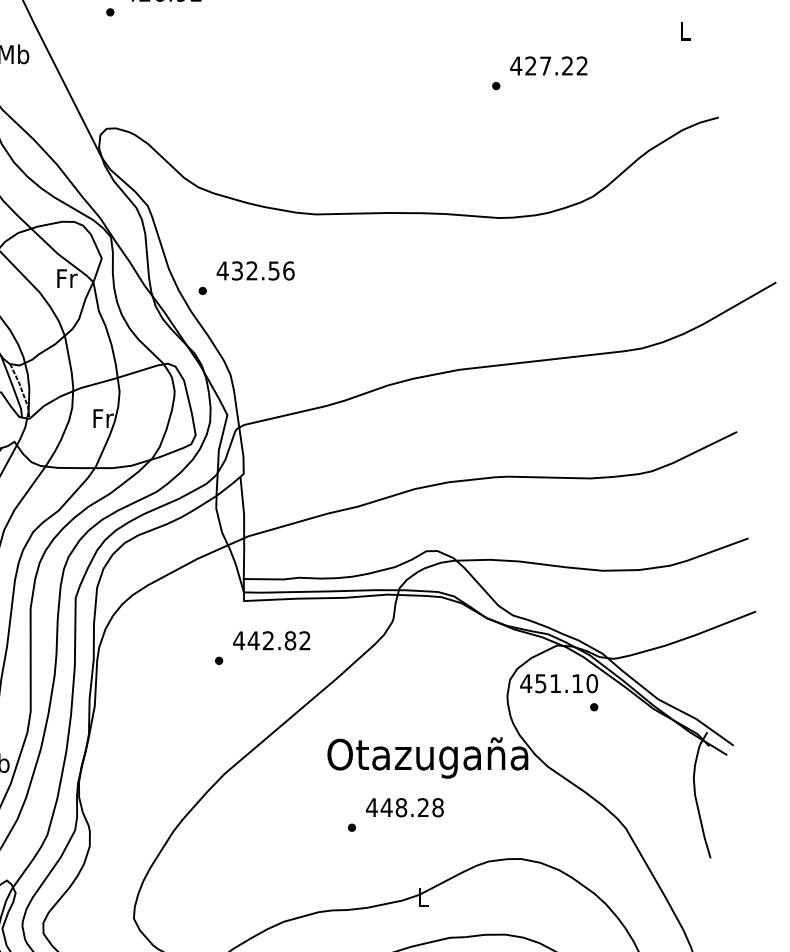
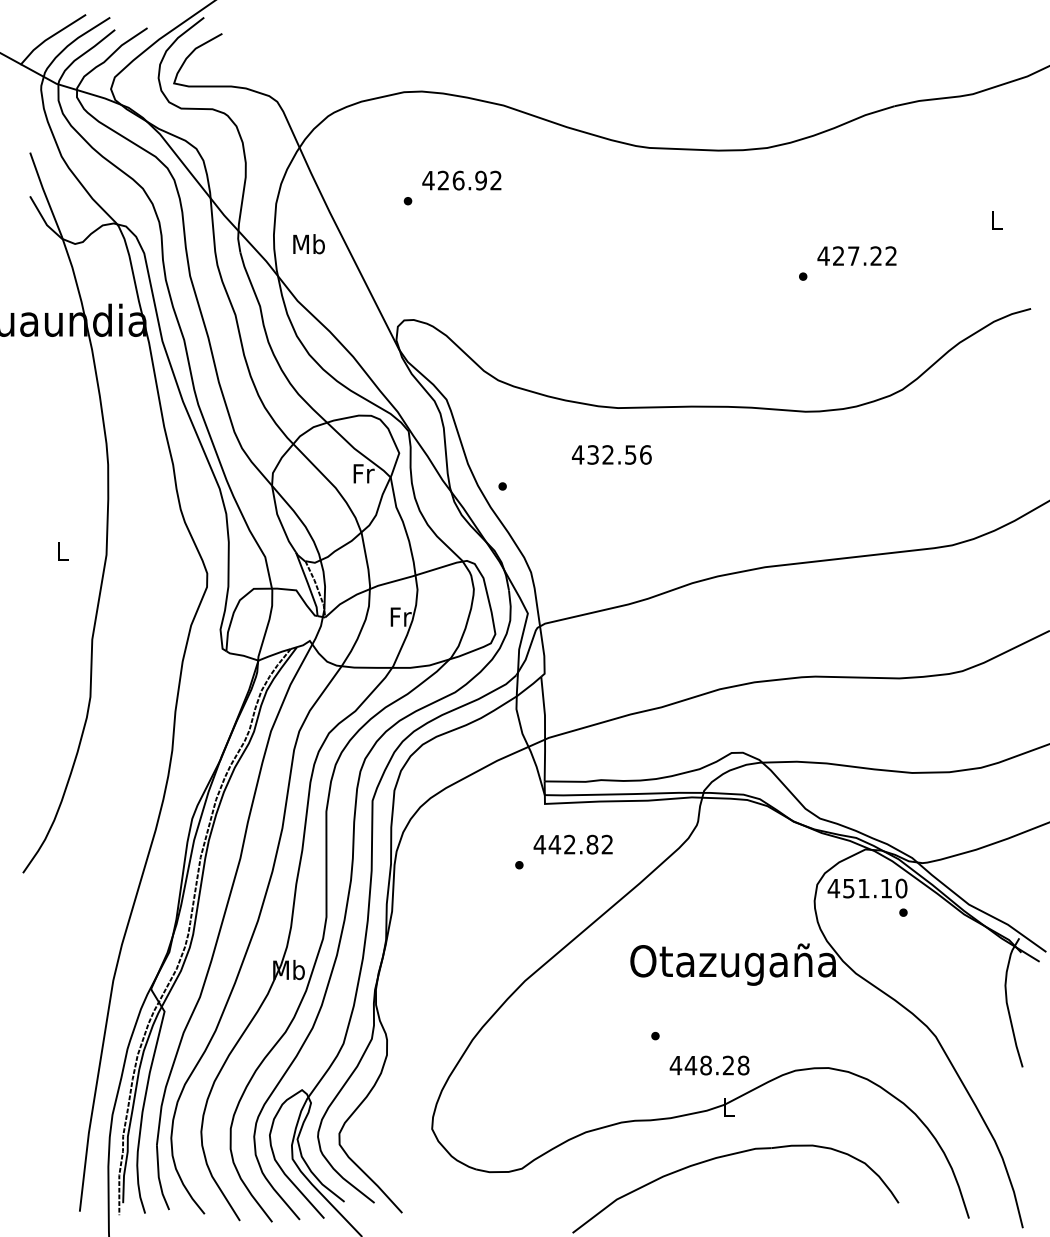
text: (255, 270) -> (611, 454), moved
text: (404, 807) -> (709, 1065), moved

